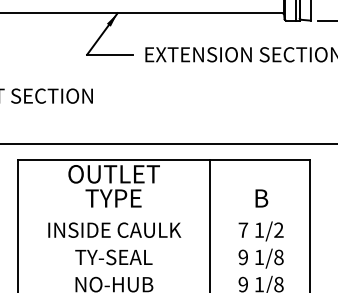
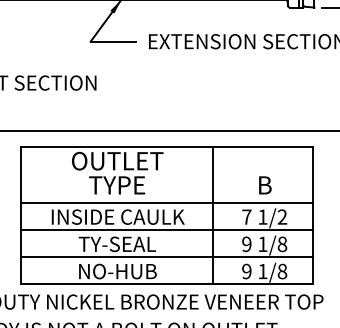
line: (163, 215) -> (167, 202), added
line: (163, 242) -> (167, 229), added
line: (163, 269) -> (167, 256), added

